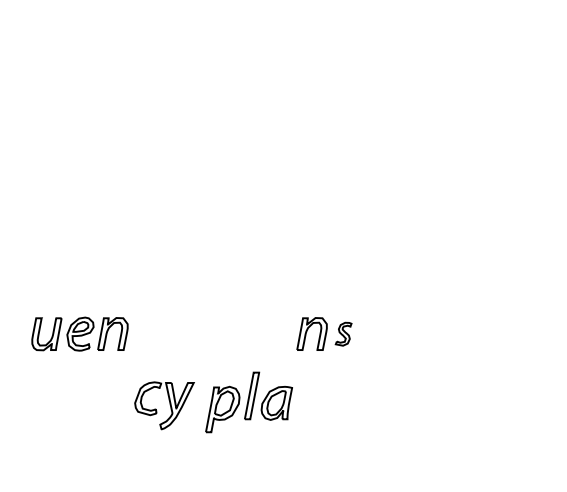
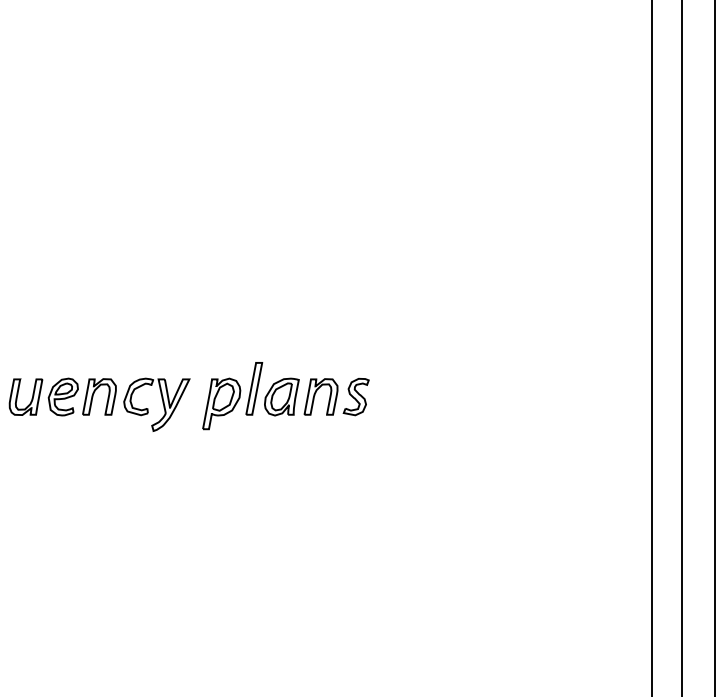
part: (343, 334) -> (355, 397), size x1.43
part: (248, 402) -> (250, 396), moved
part: (169, 404) -> (162, 403), moved

